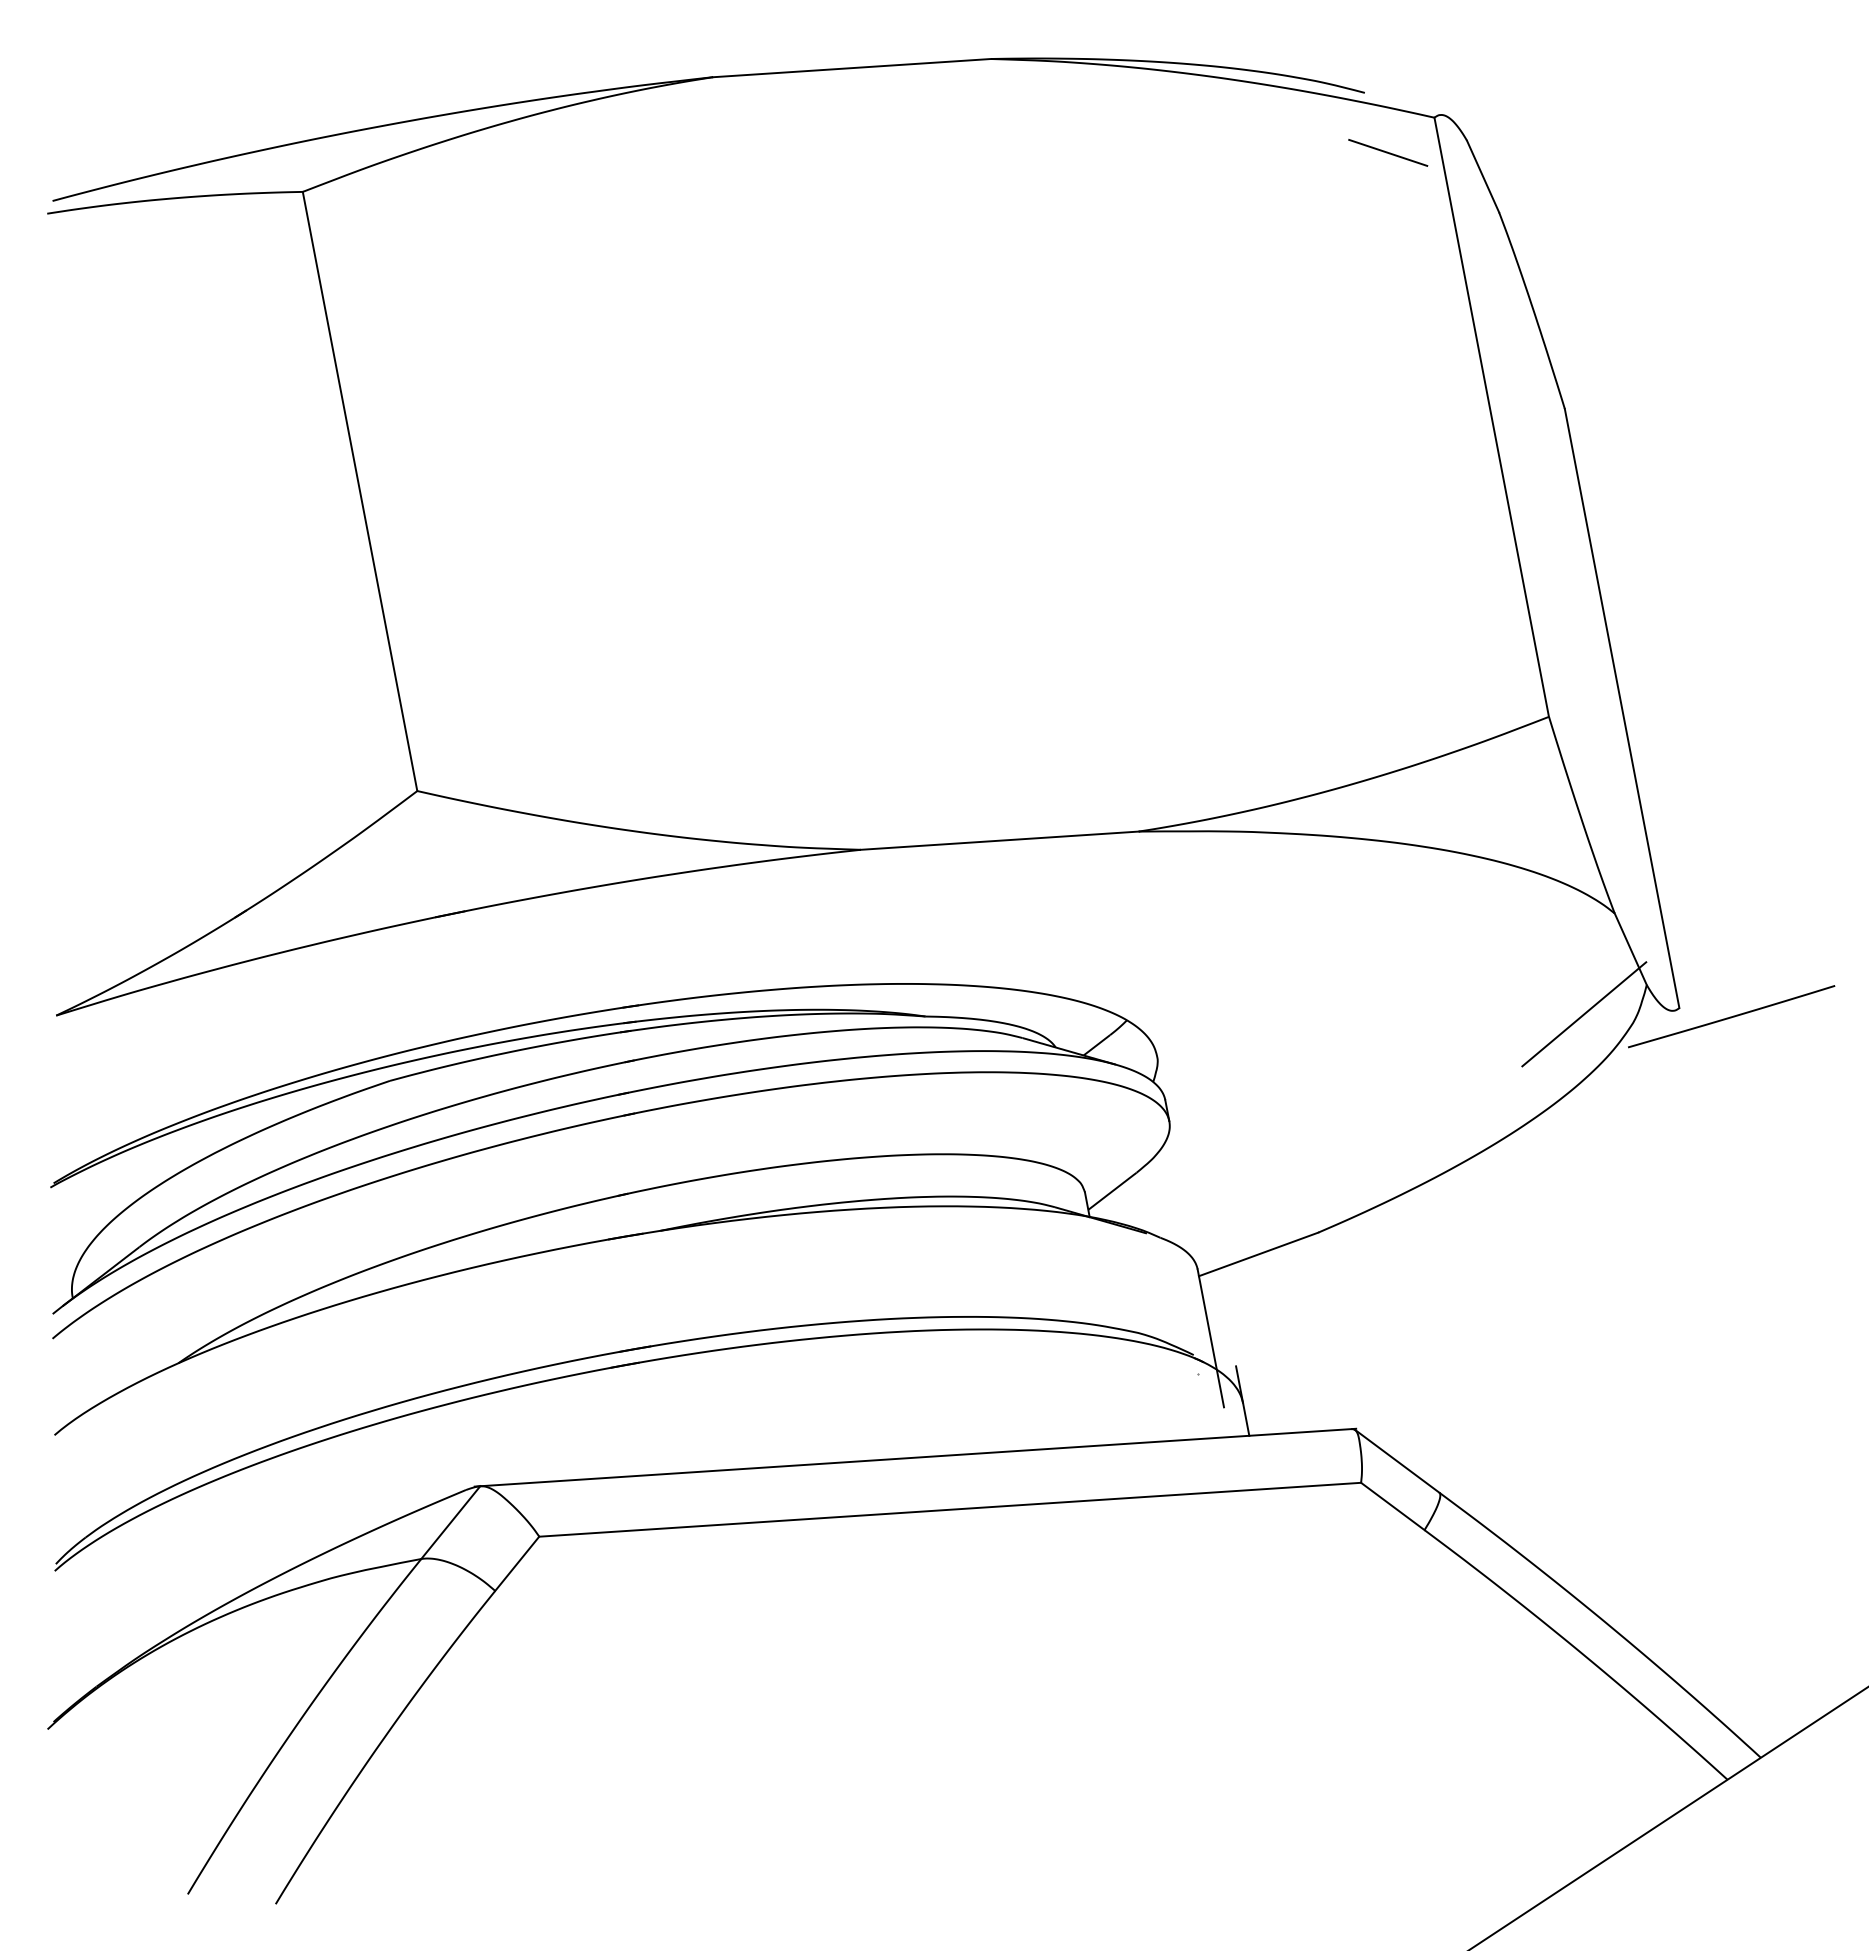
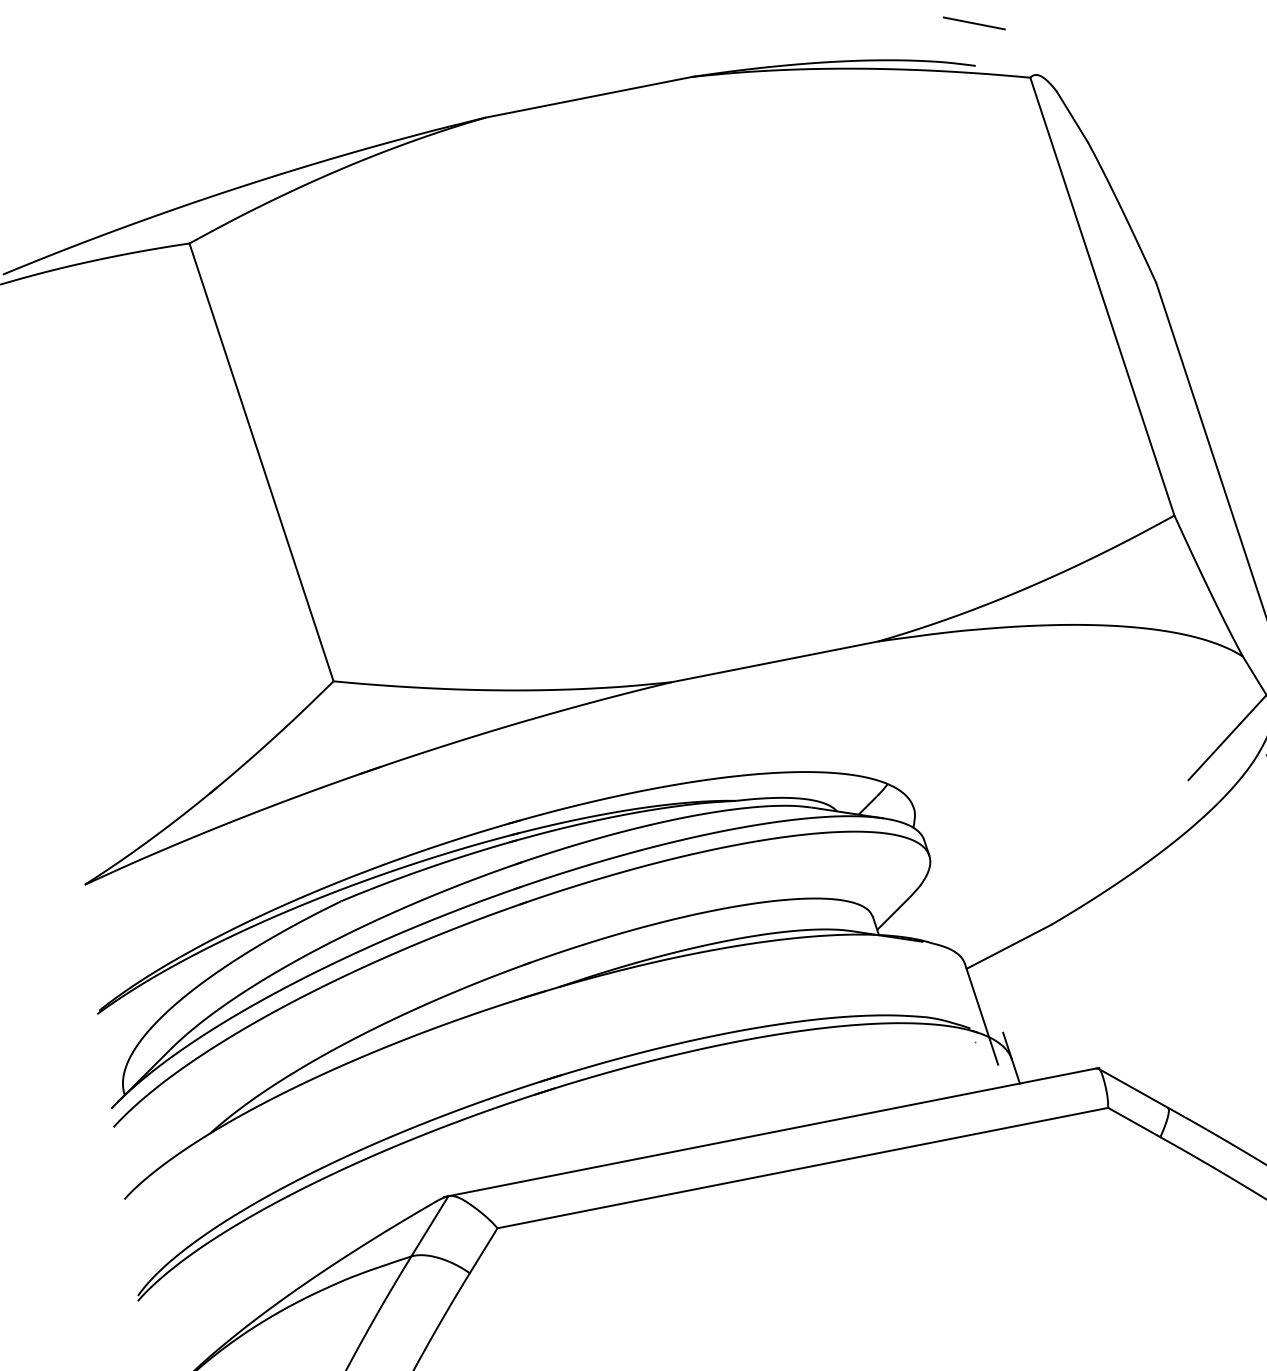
line: (1388, 152) -> (974, 23), moved

